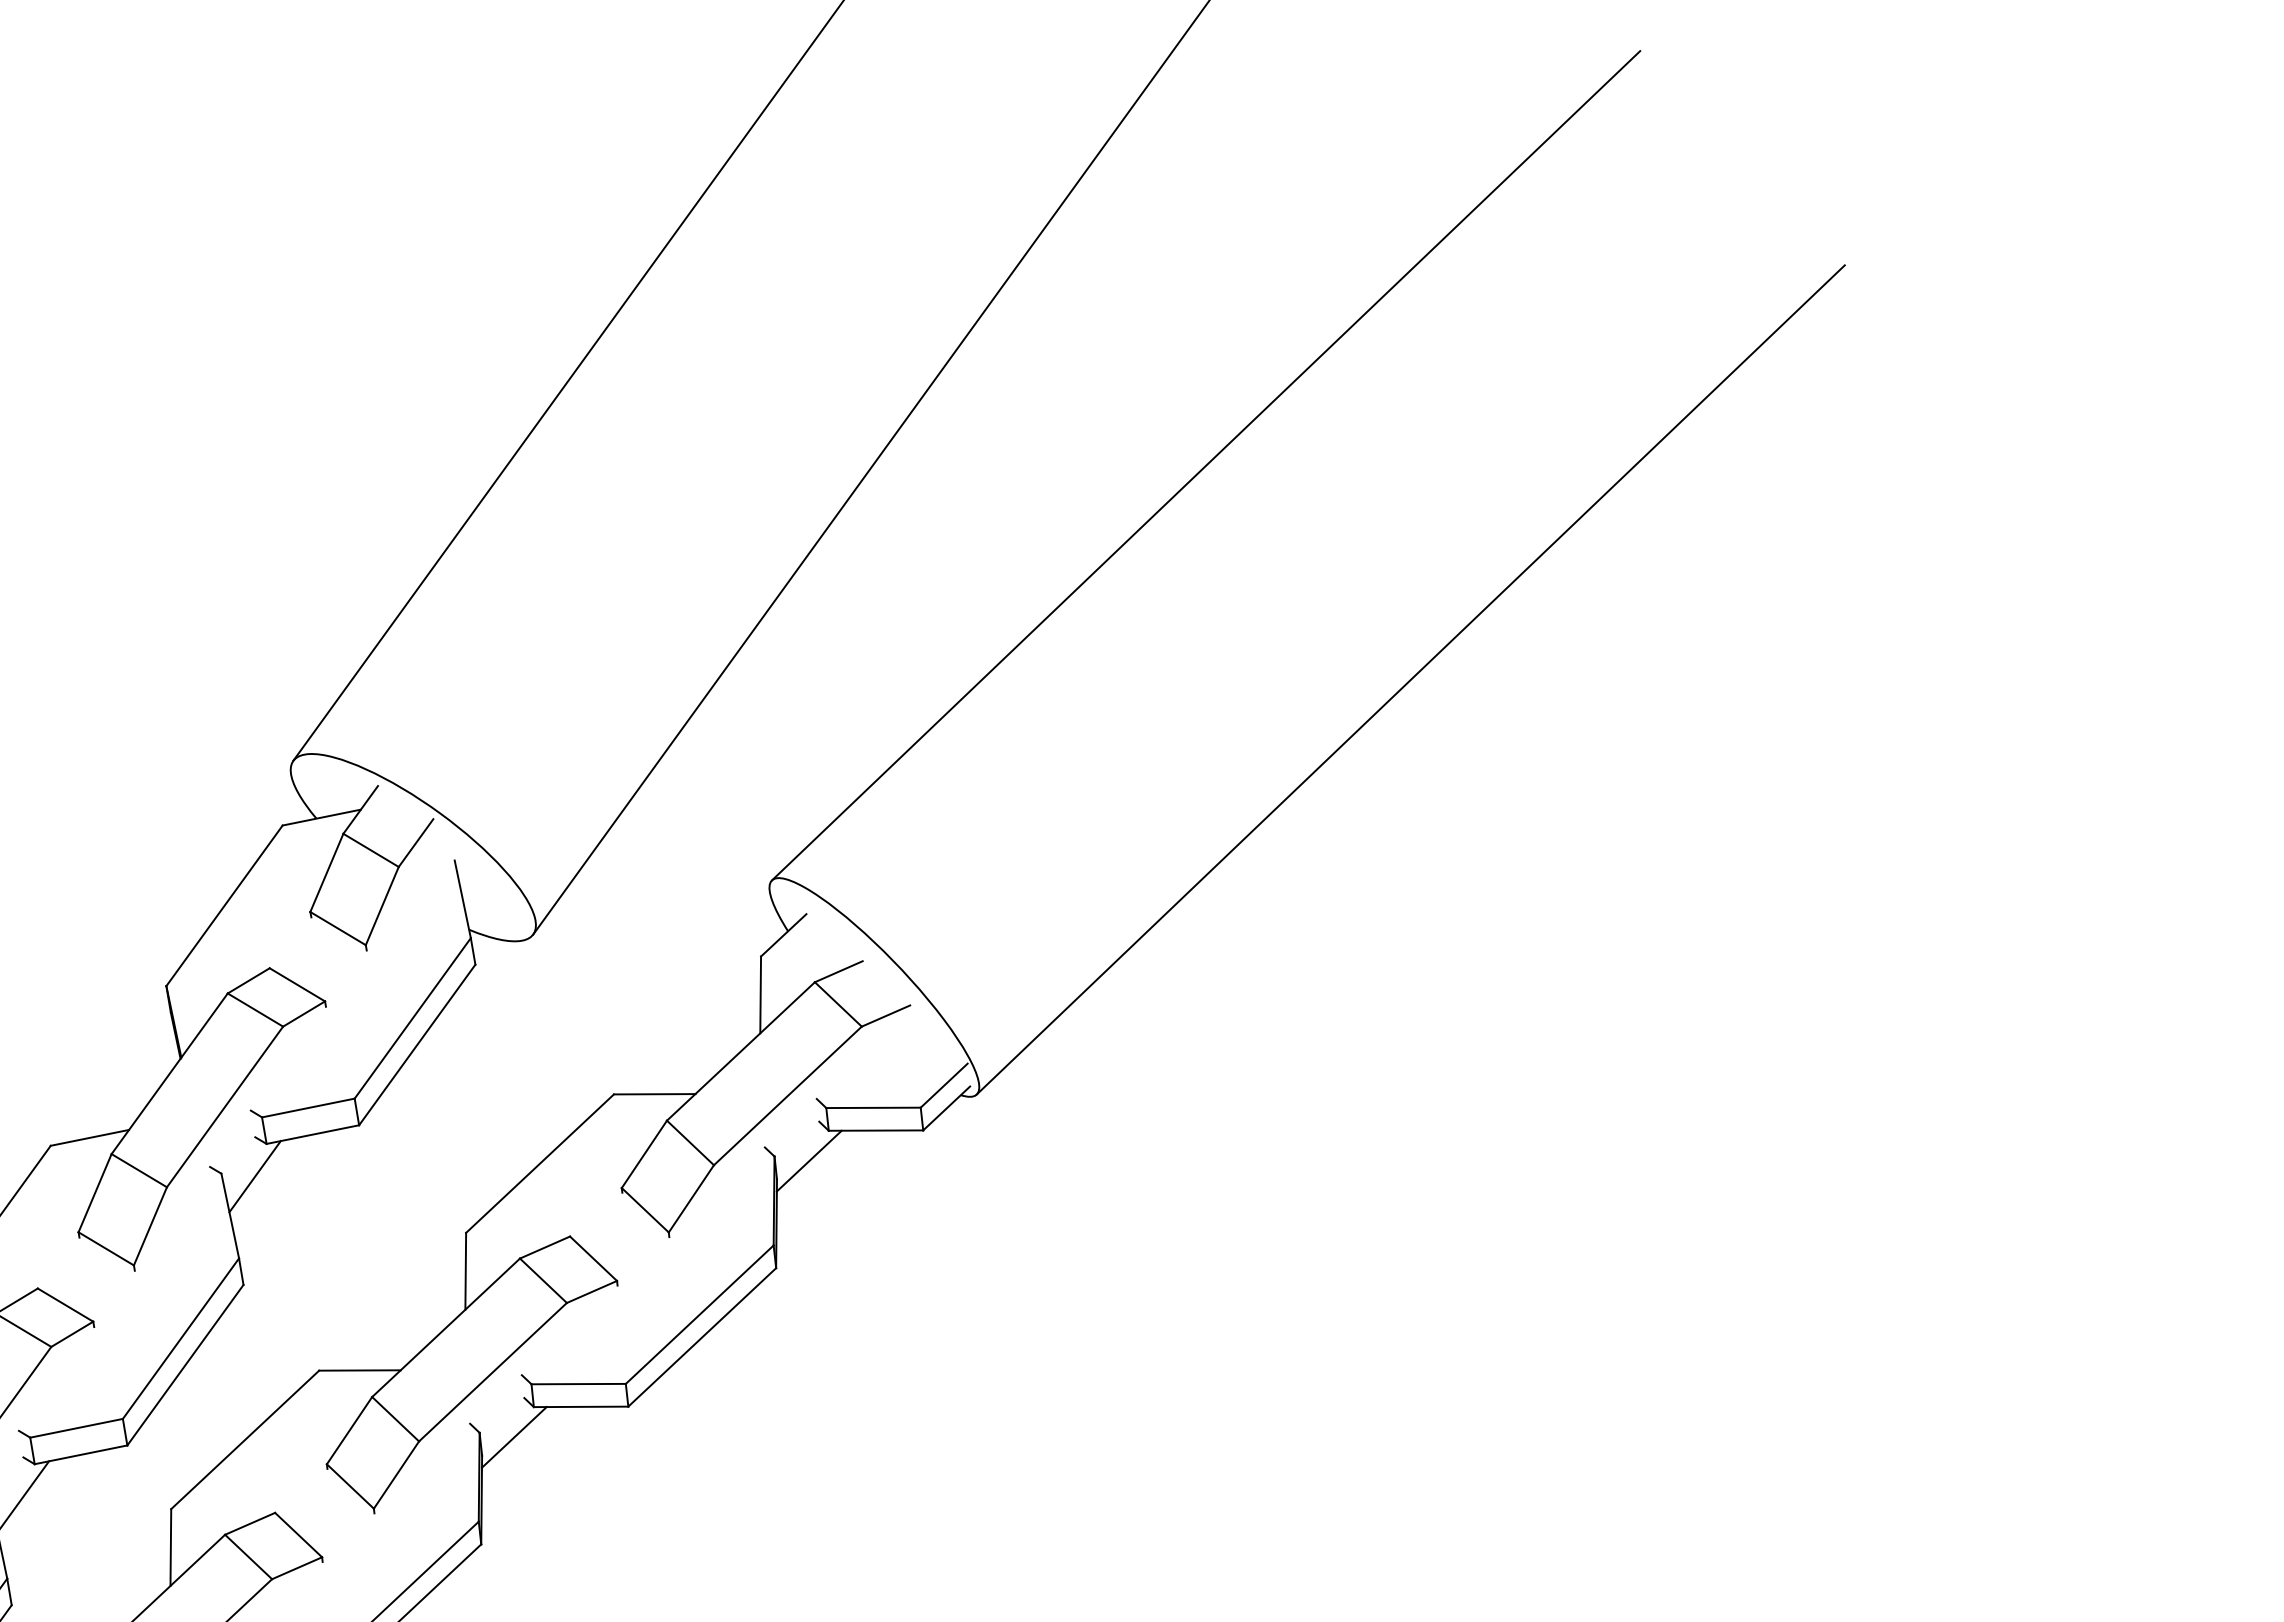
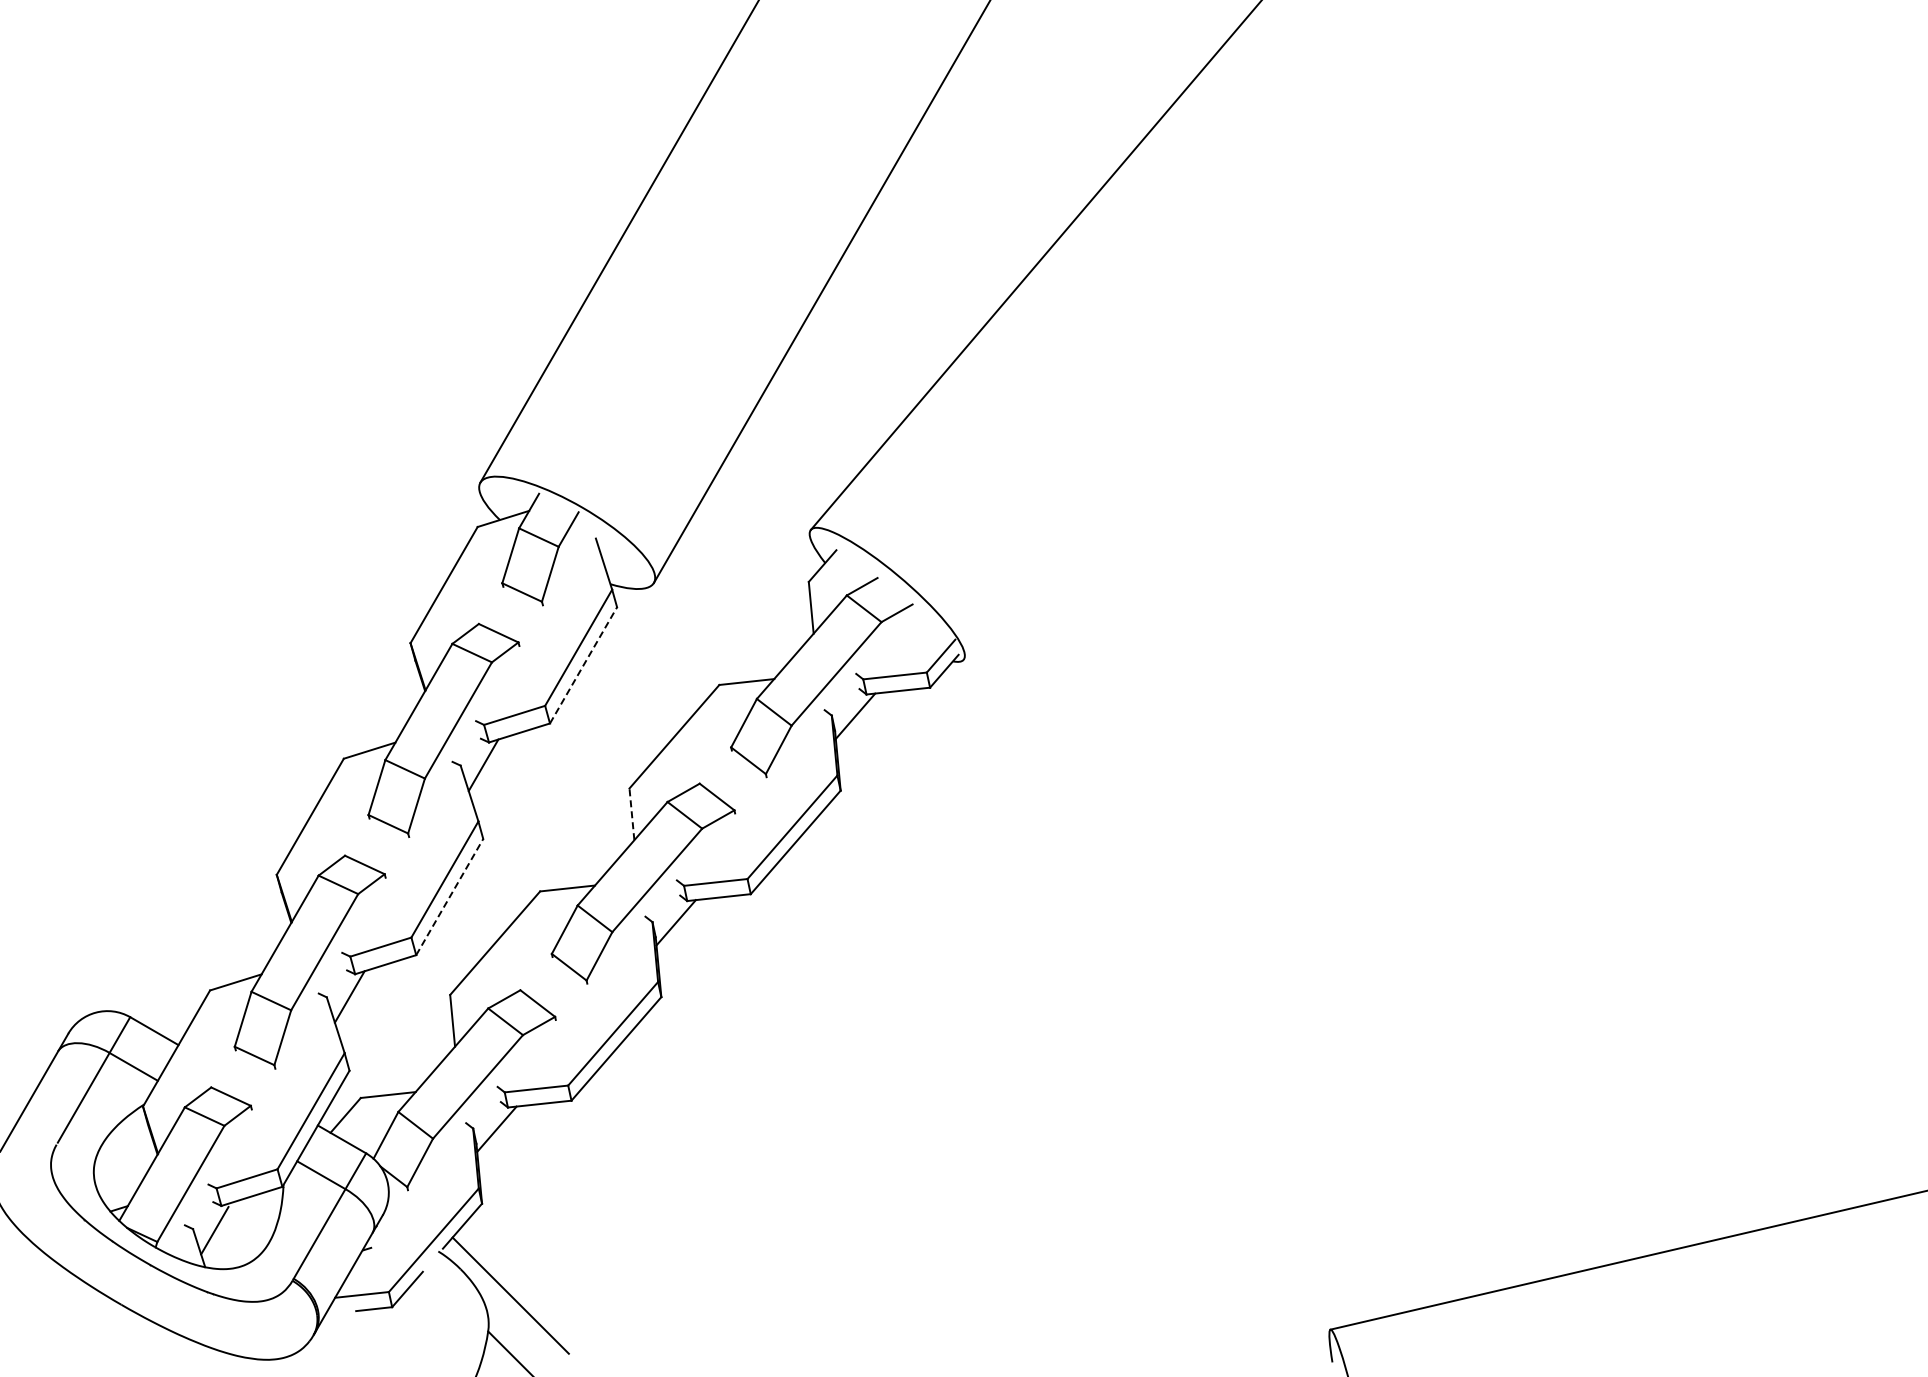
line: (1410, 679) -> (1226, 350), removed
line: (417, 1043) -> (583, 664), solid -> dashed
line: (465, 1271) -> (631, 814), solid -> dashed
line: (186, 1364) -> (450, 896), solid -> dashed

